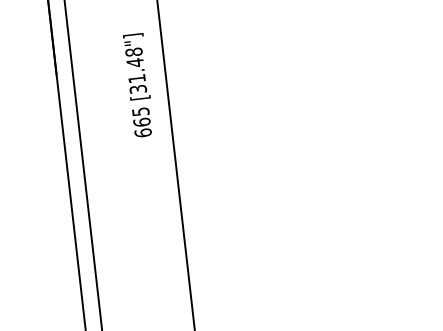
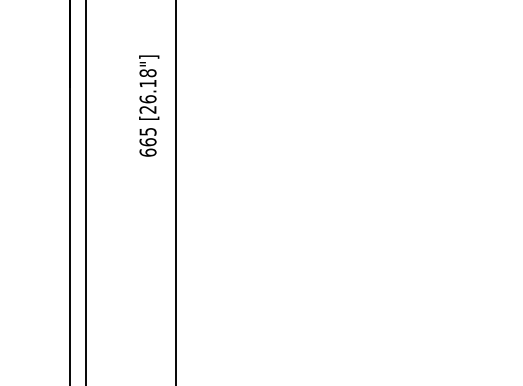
text: (136, 75) -> (147, 96), [31.48"] -> [26.18"]

